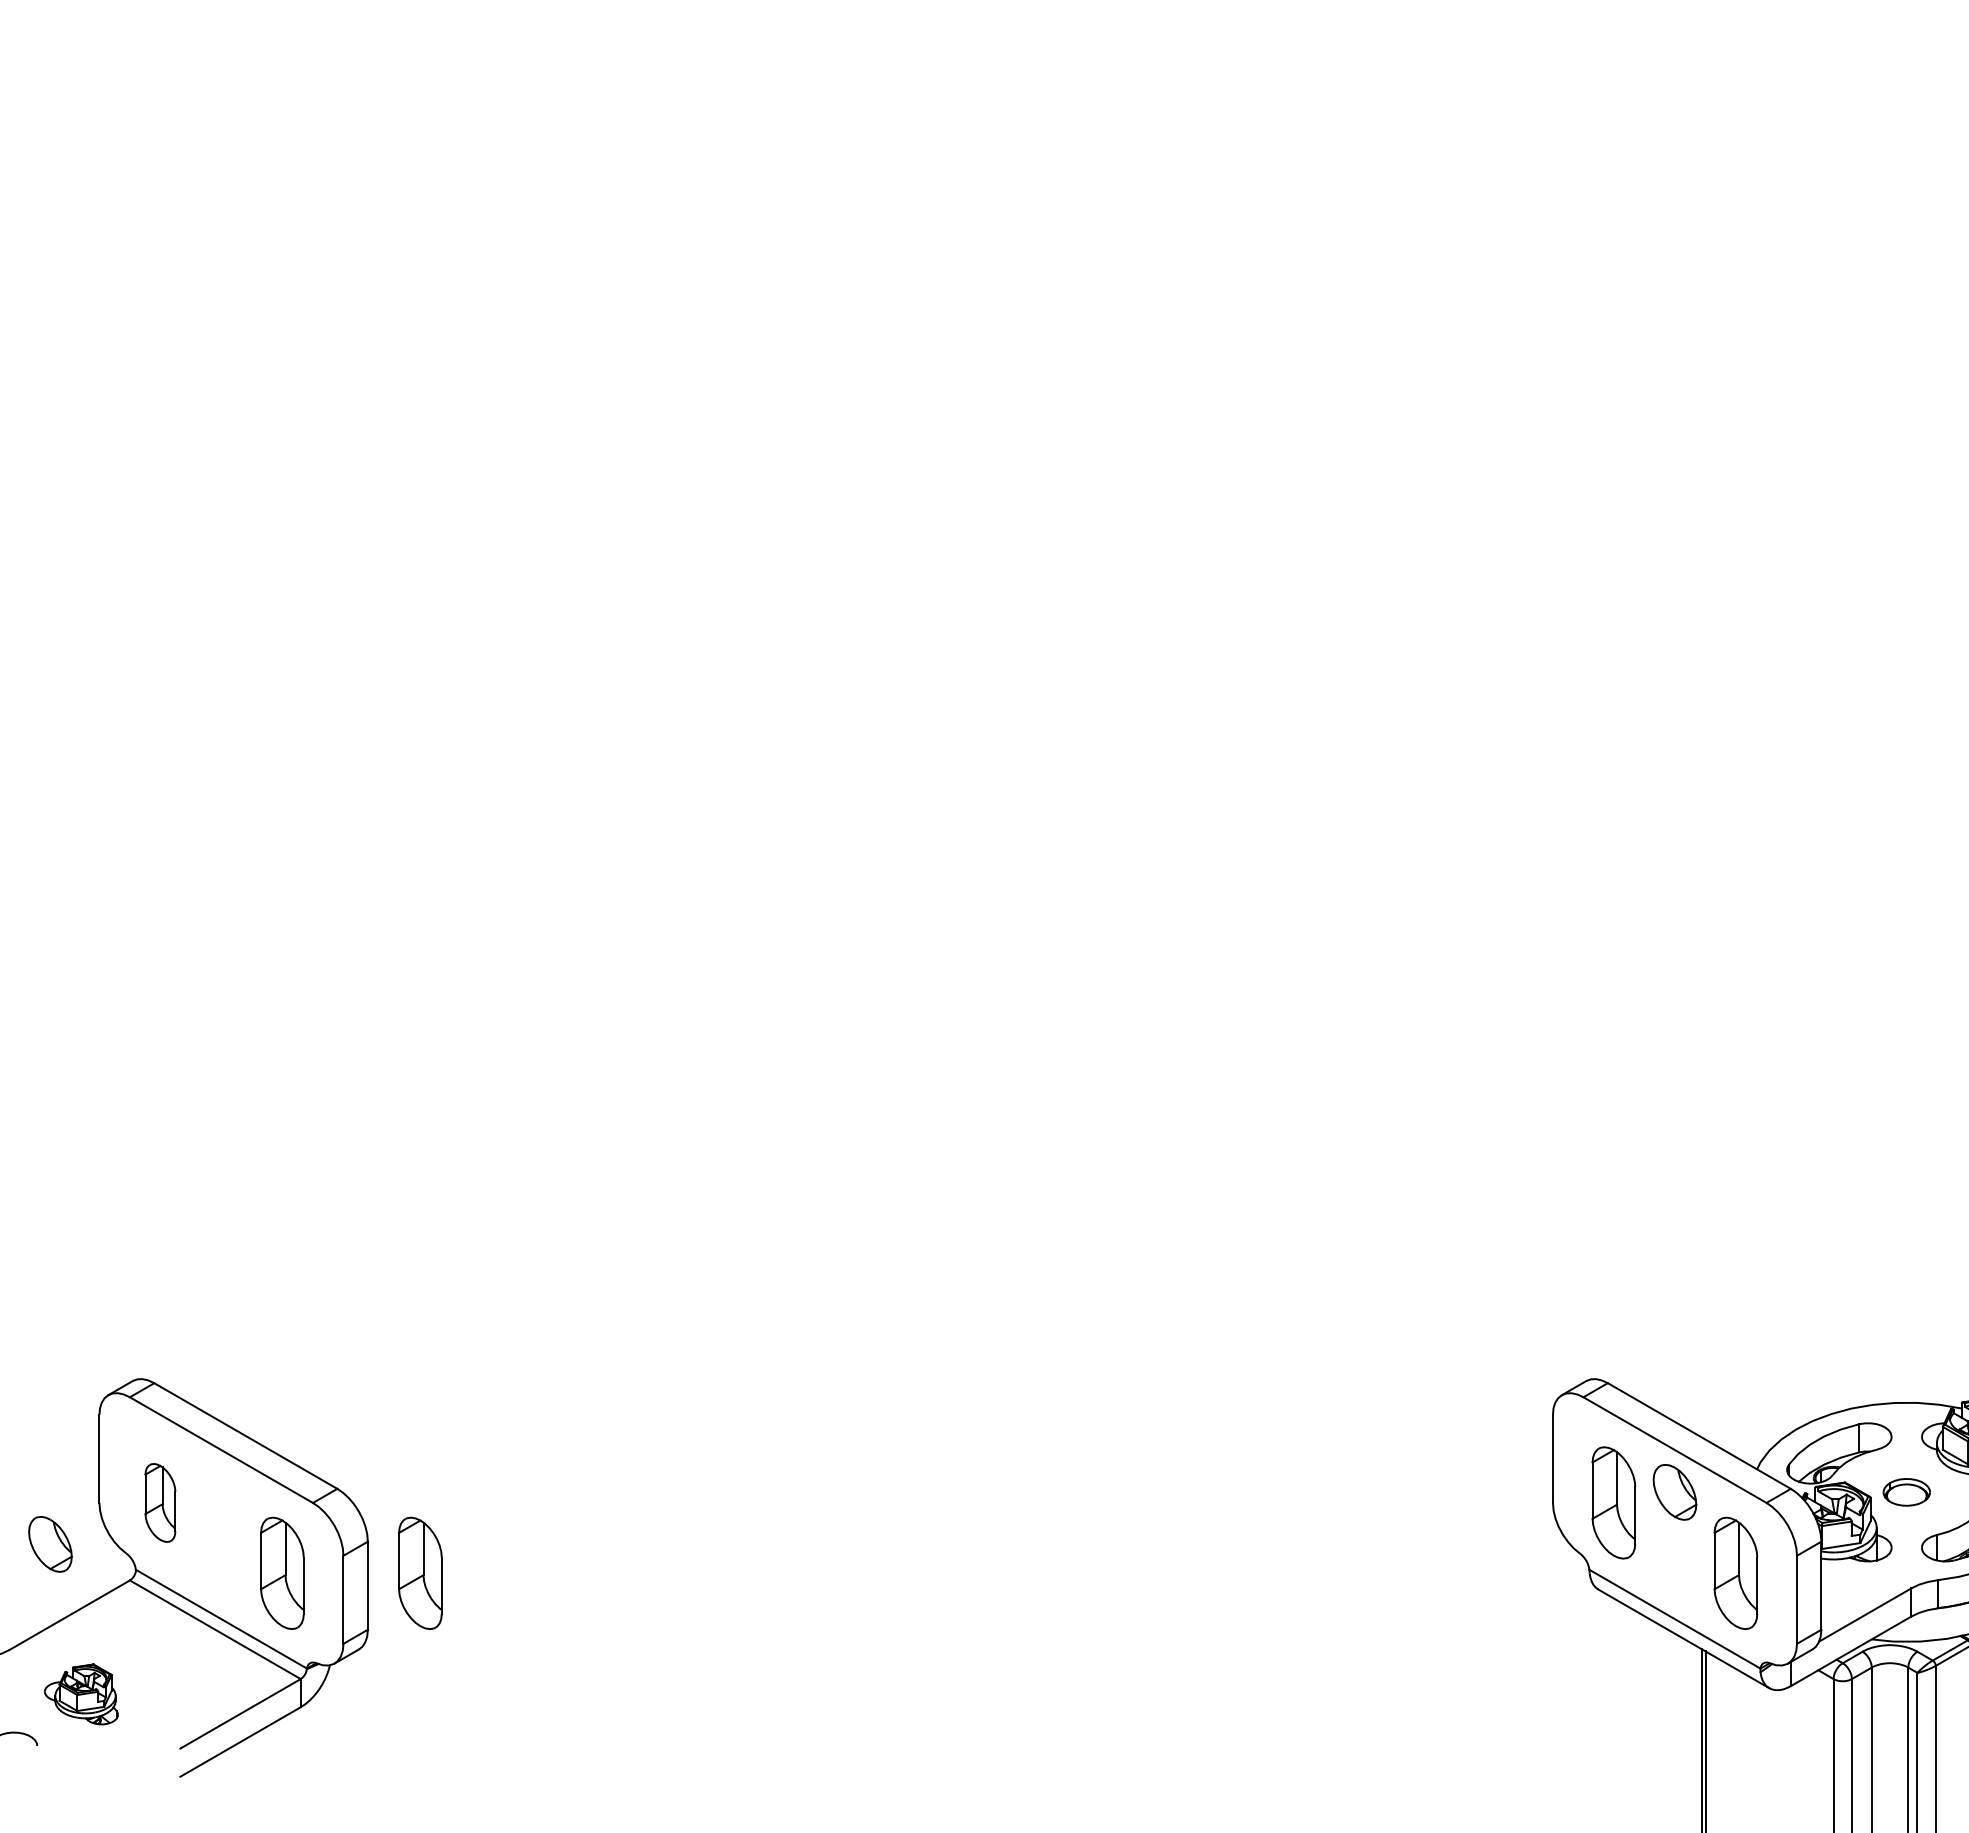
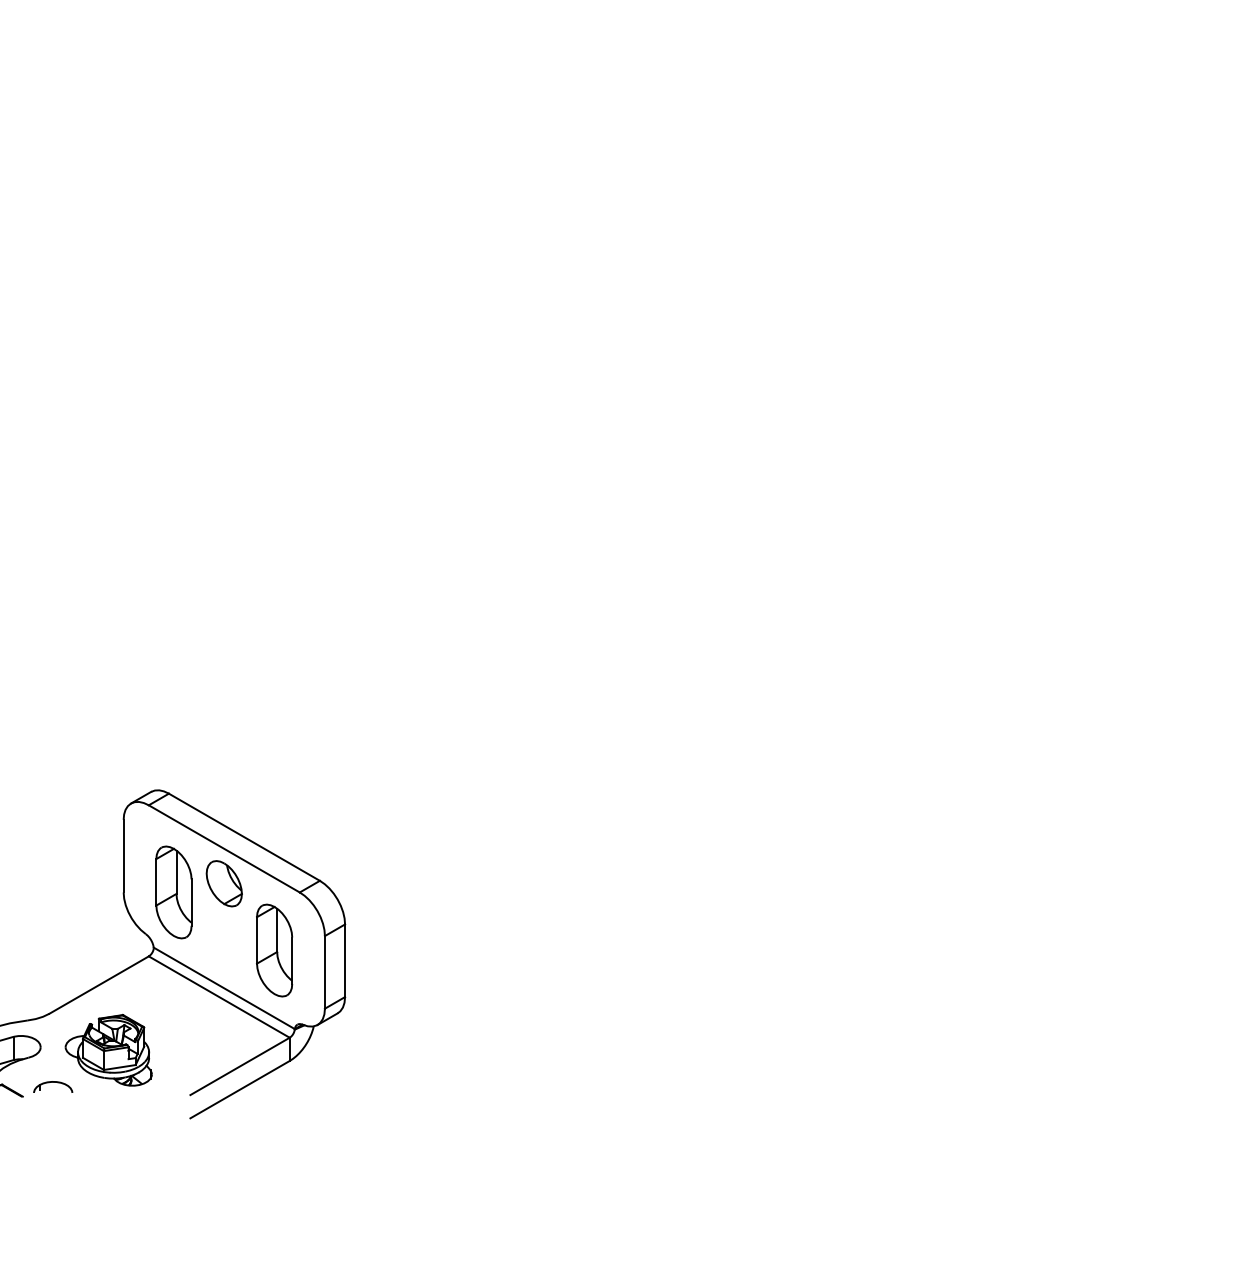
part: (160, 1502) -> (174, 892), size x1.43
part: (50, 1544) -> (224, 883), moved
part: (420, 1572) -> (388, 949), removed
part: (81, 1694) -> (108, 1050), size x1.43

